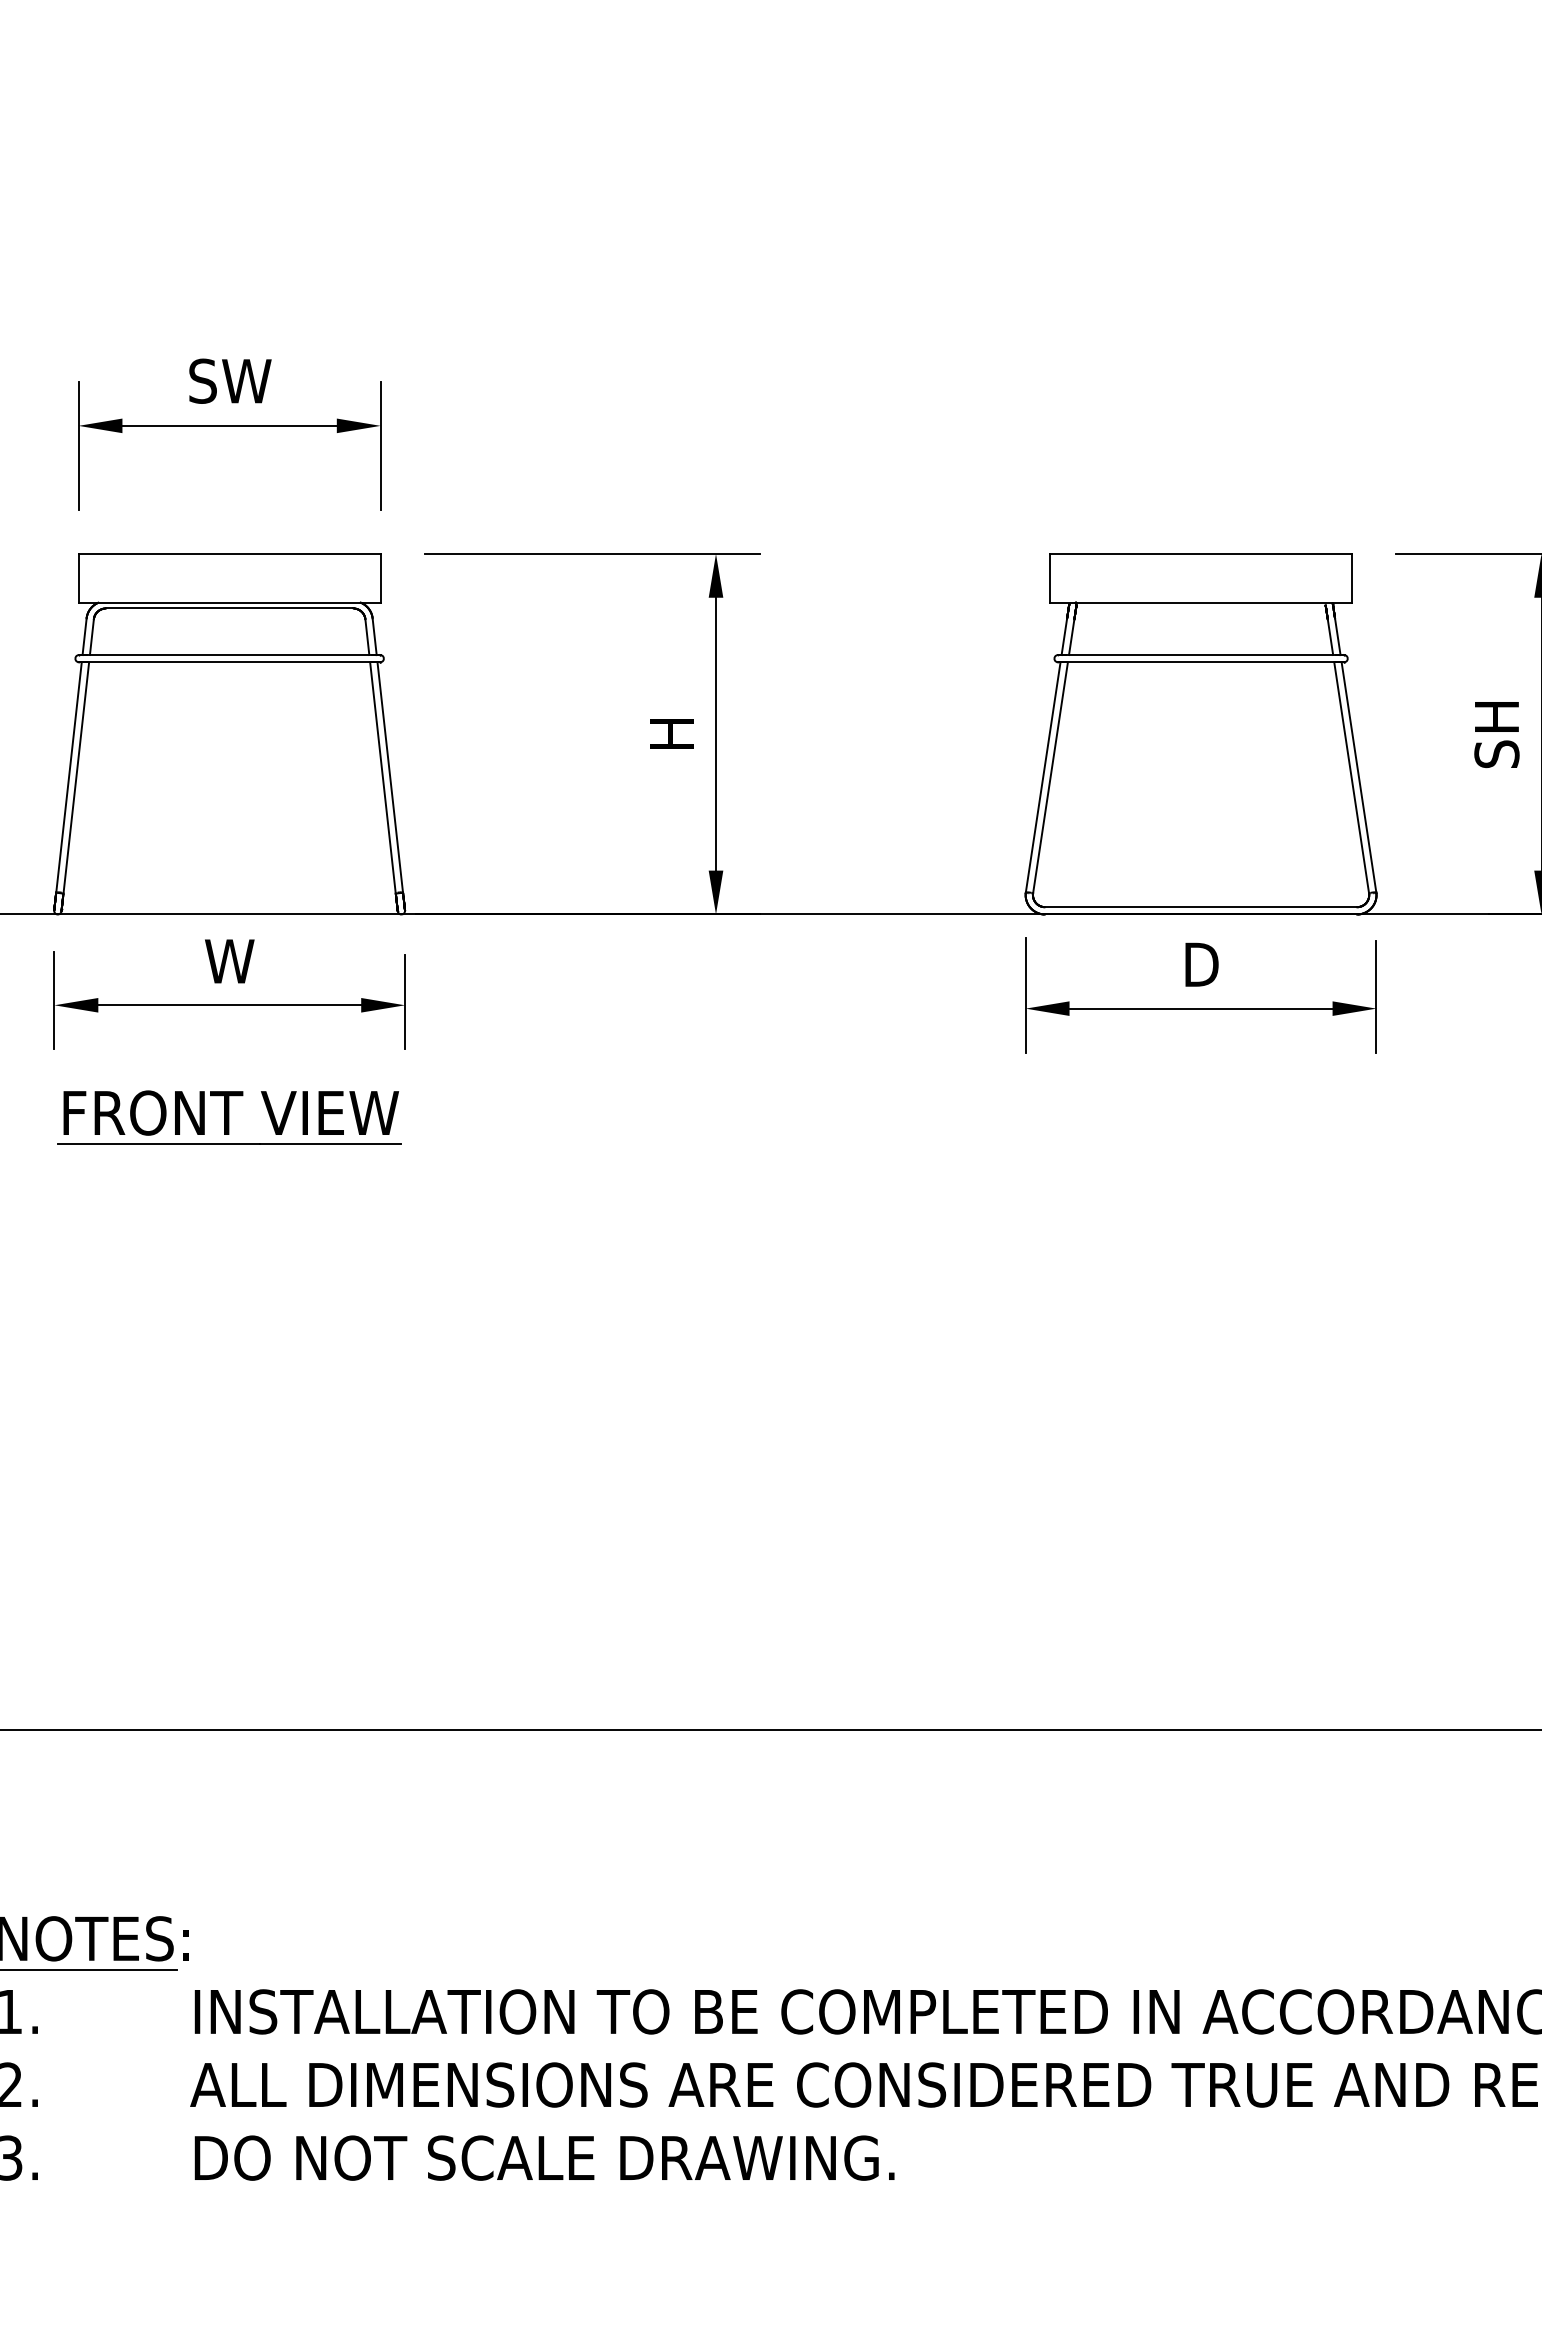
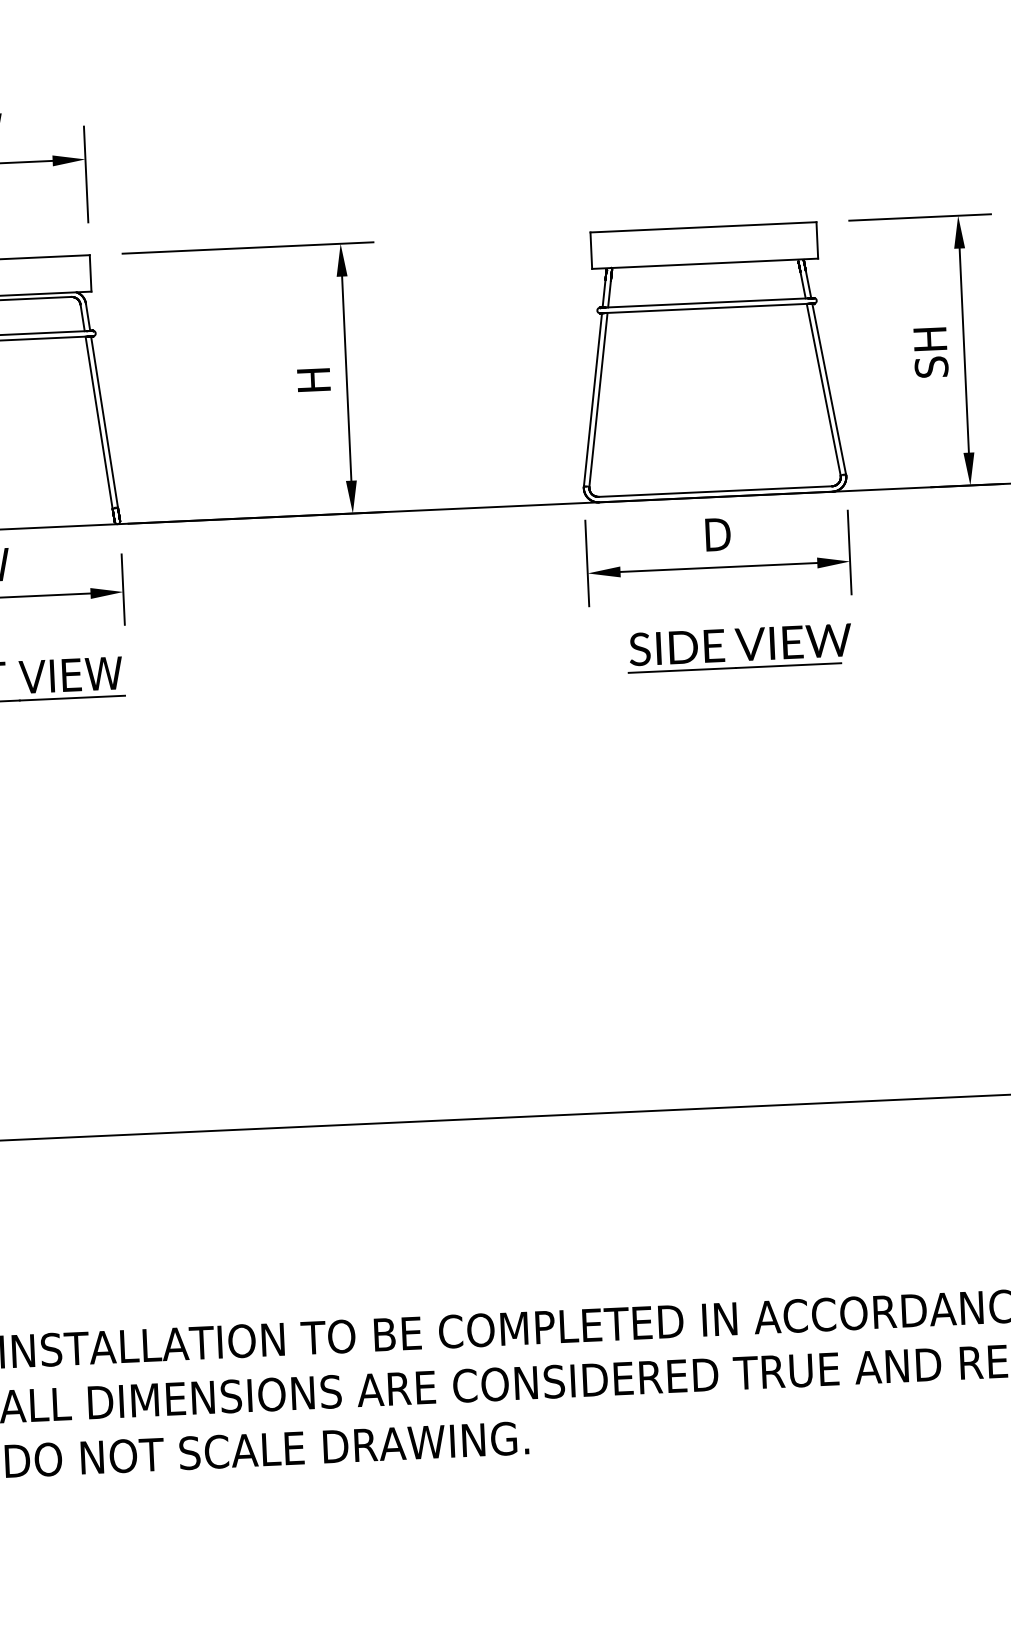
part: (1223, 1117) -> (739, 648), added

